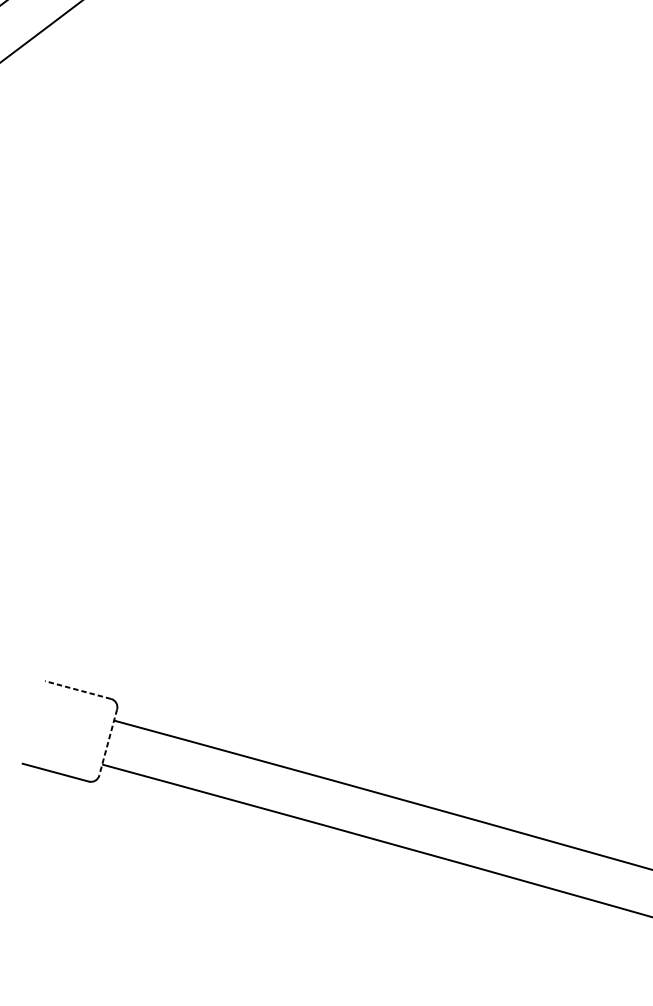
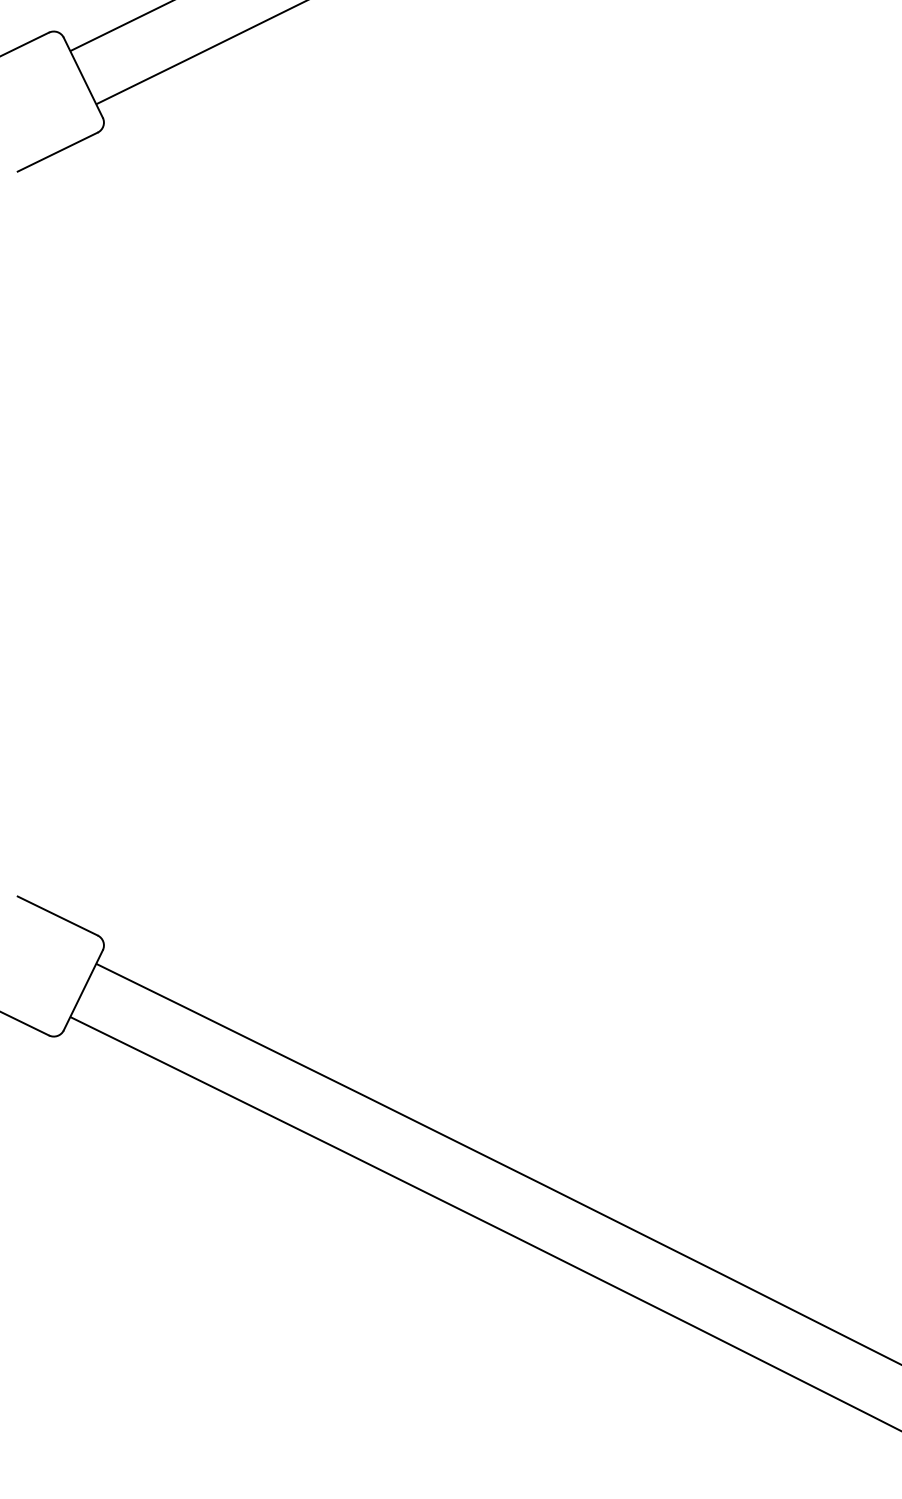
line: (77, 689) -> (57, 915), dashed -> solid
line: (108, 742) -> (83, 990), dashed -> solid

